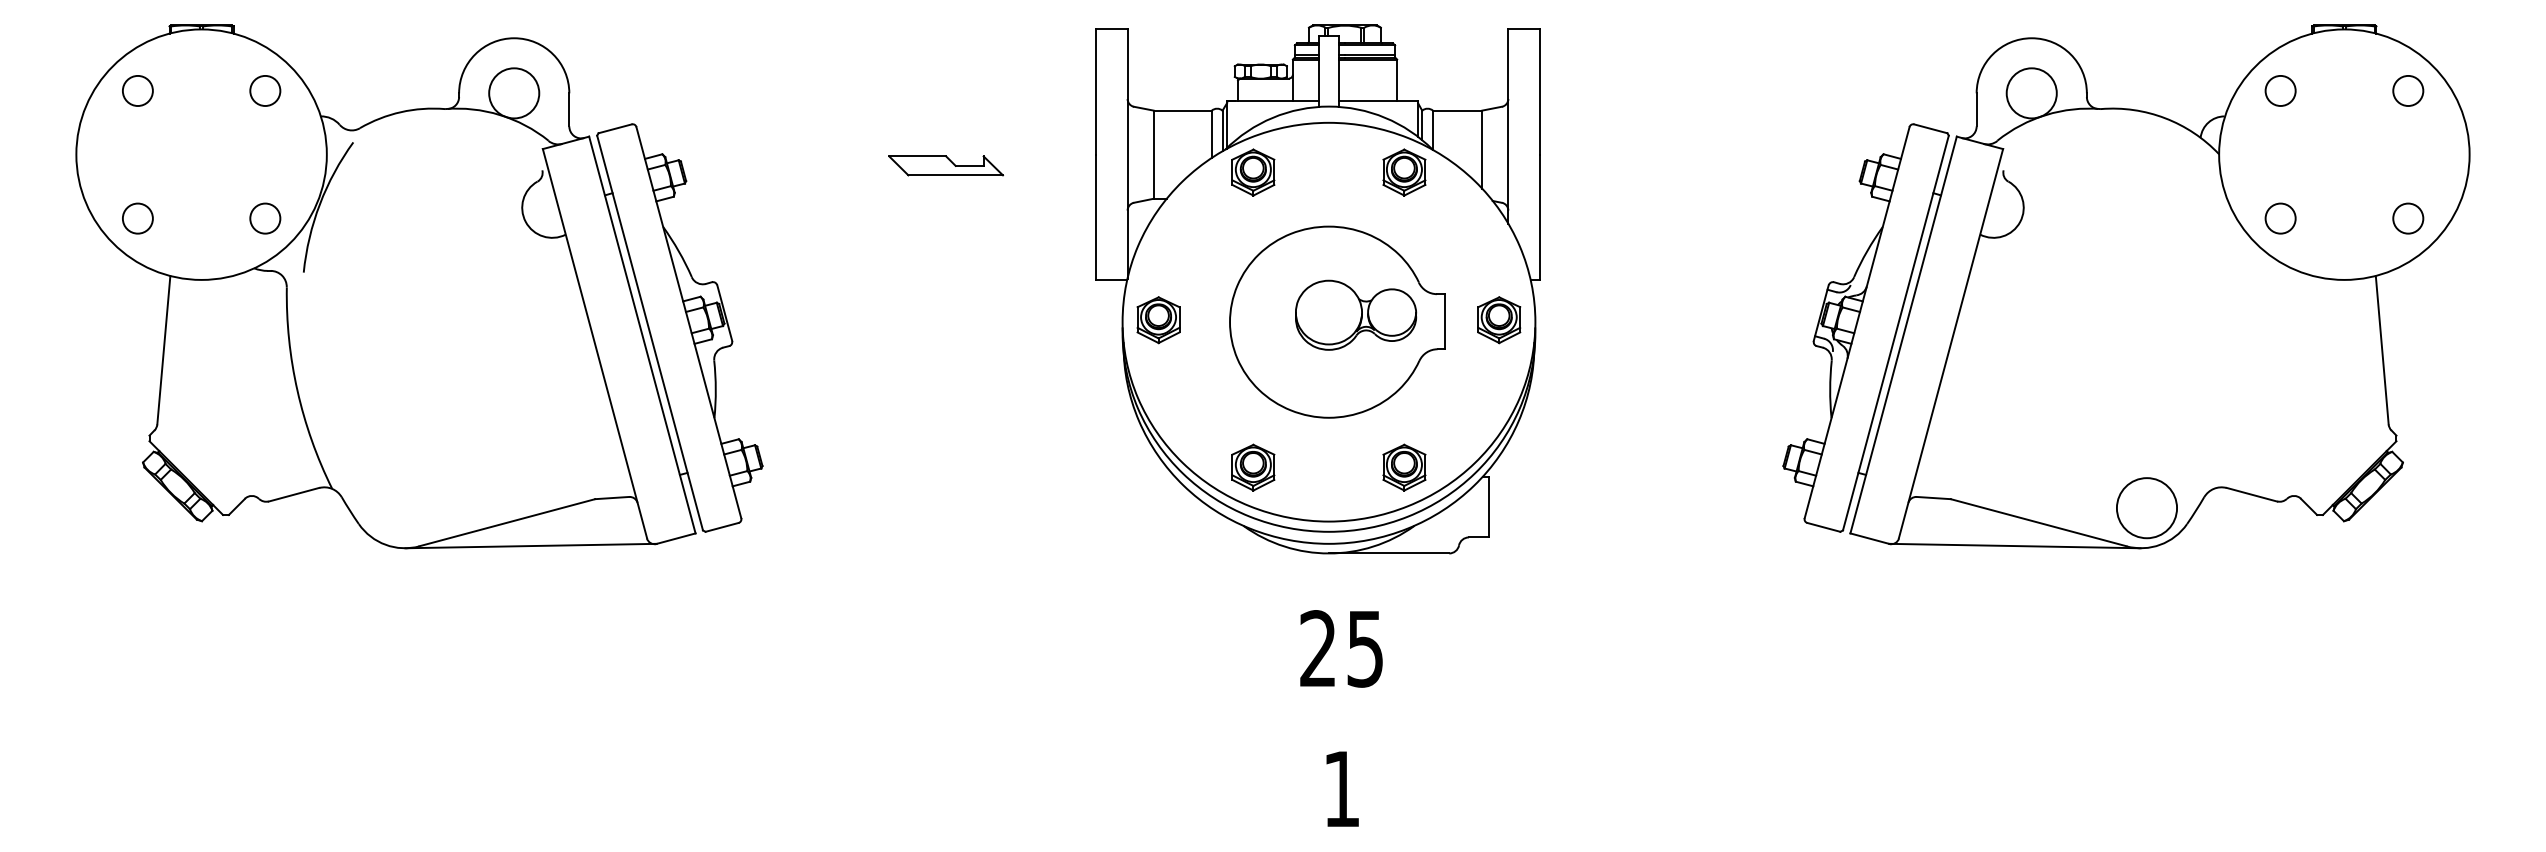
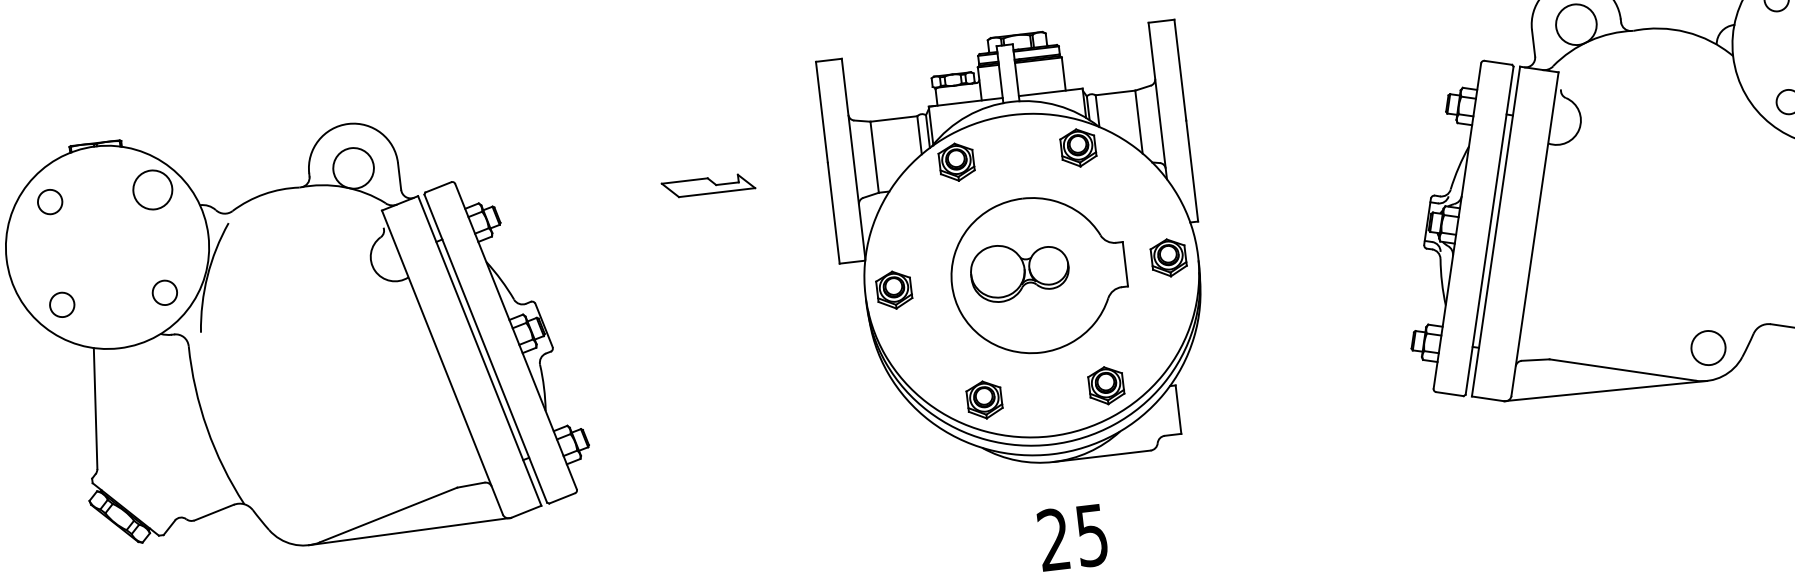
circle: (265, 90) -> (152, 189), size x1.6
part: (1356, 314) -> (1020, 270), moved
circle: (2146, 508) -> (1708, 348), size x0.7

